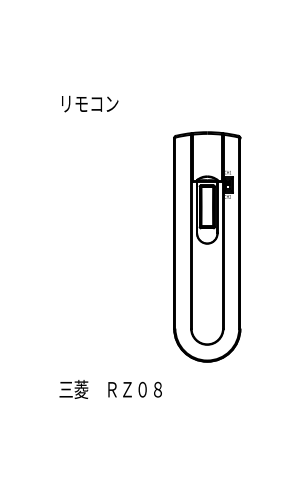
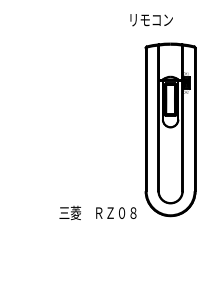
text: (90, 103) -> (151, 19), moved
text: (110, 389) -> (97, 212), moved

